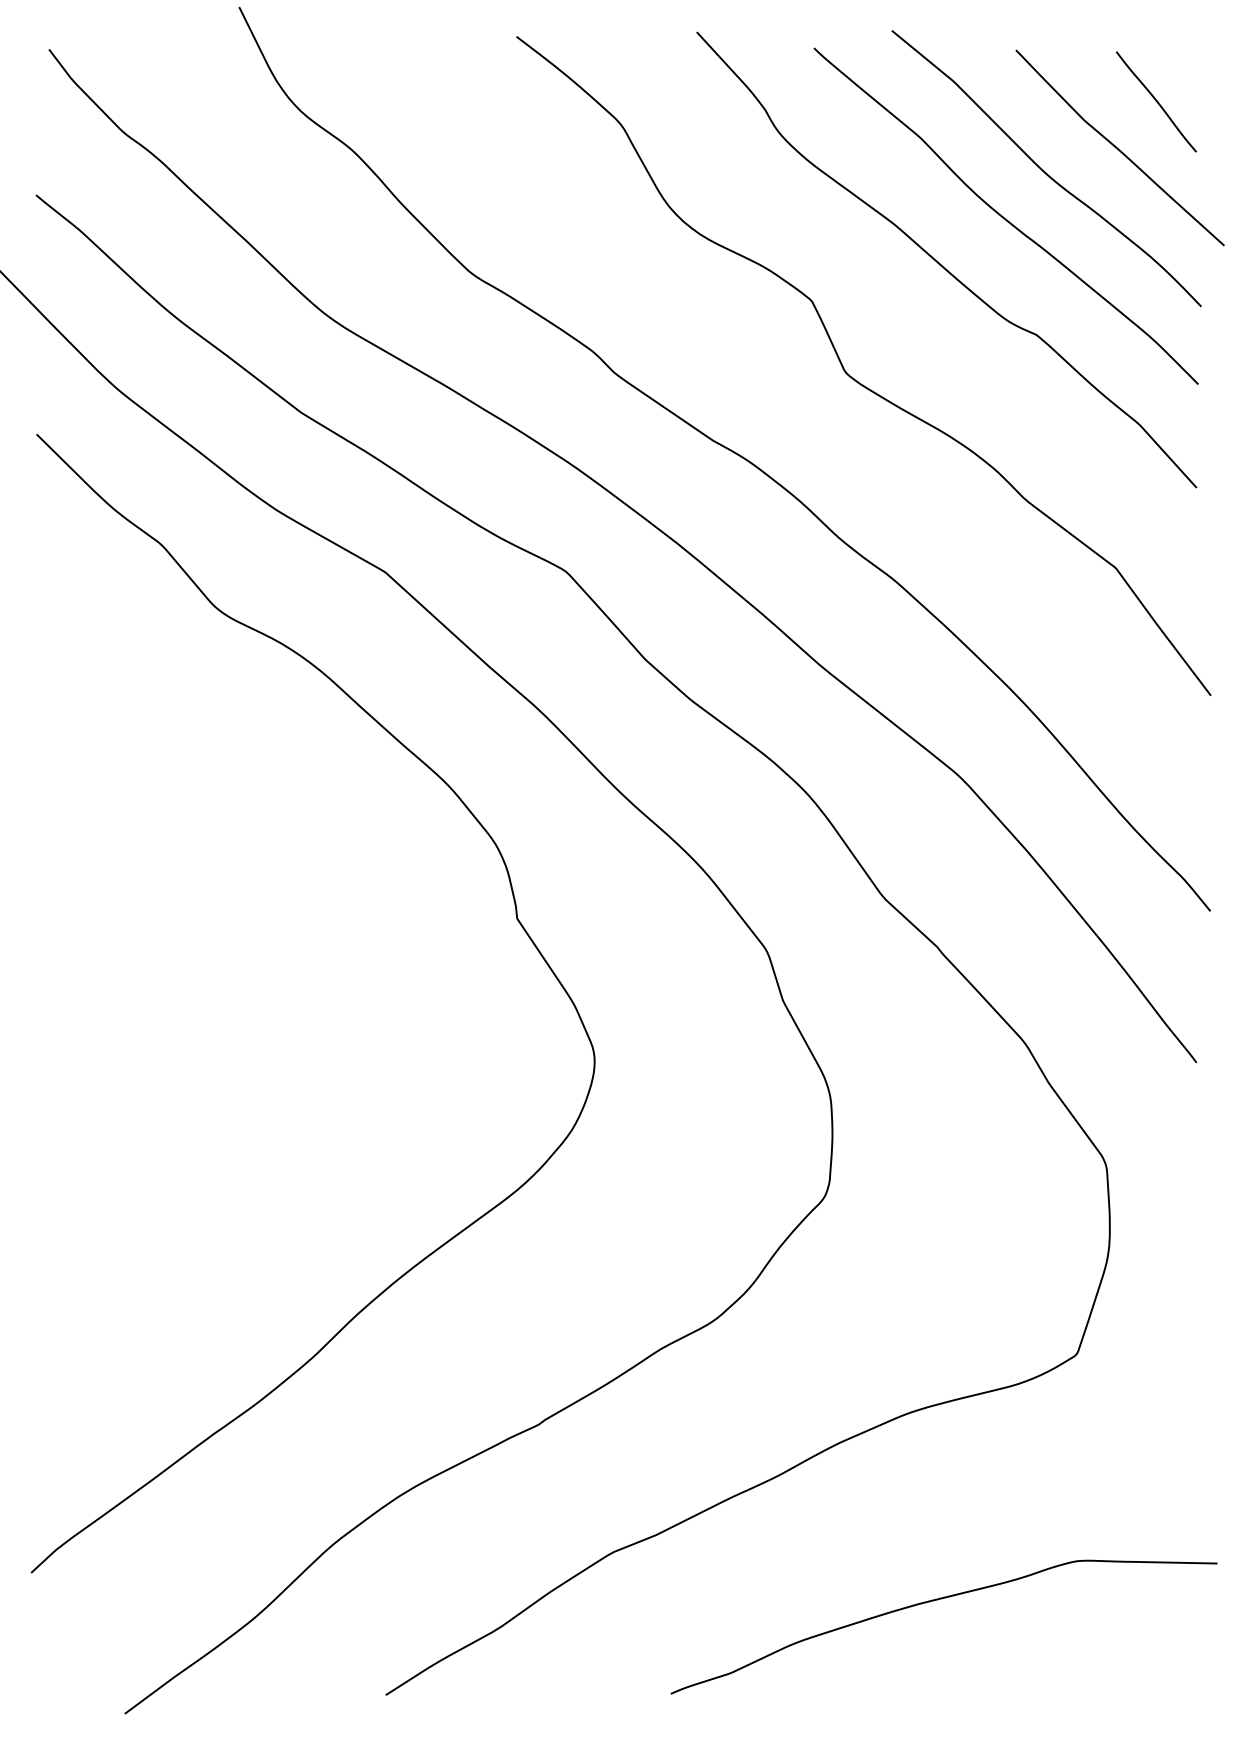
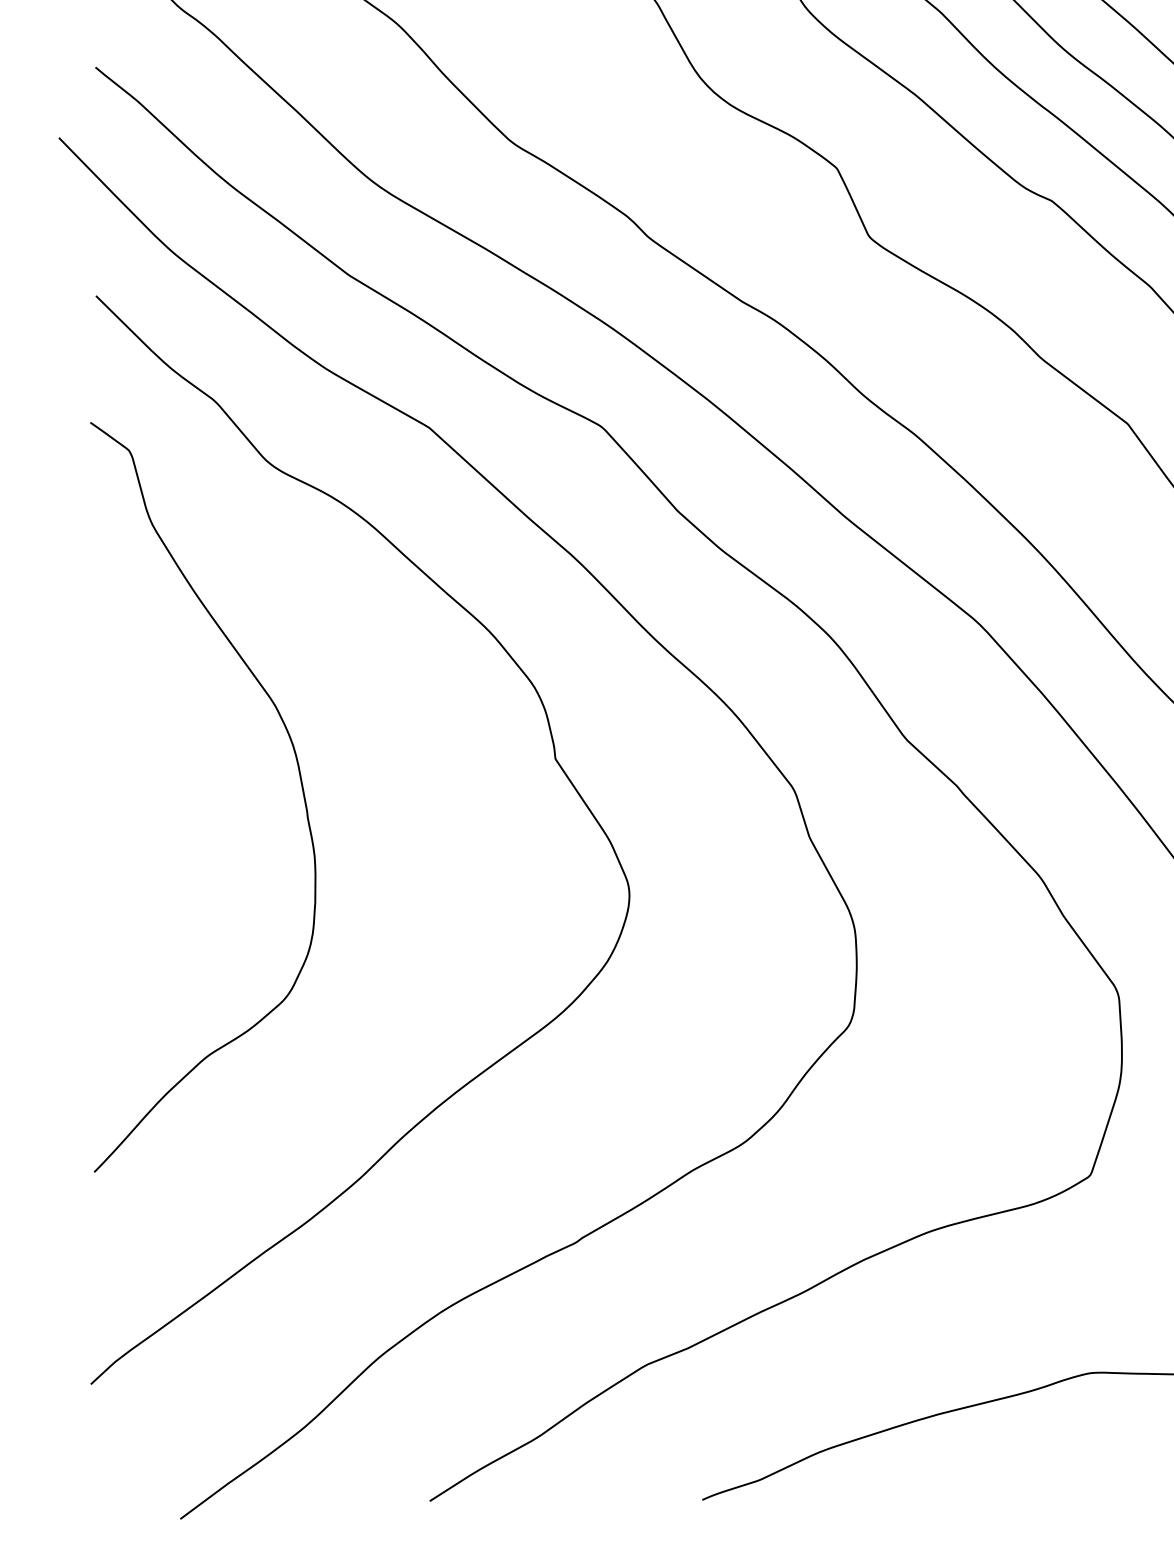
curve: (249, 938) -> (299, 777), added

